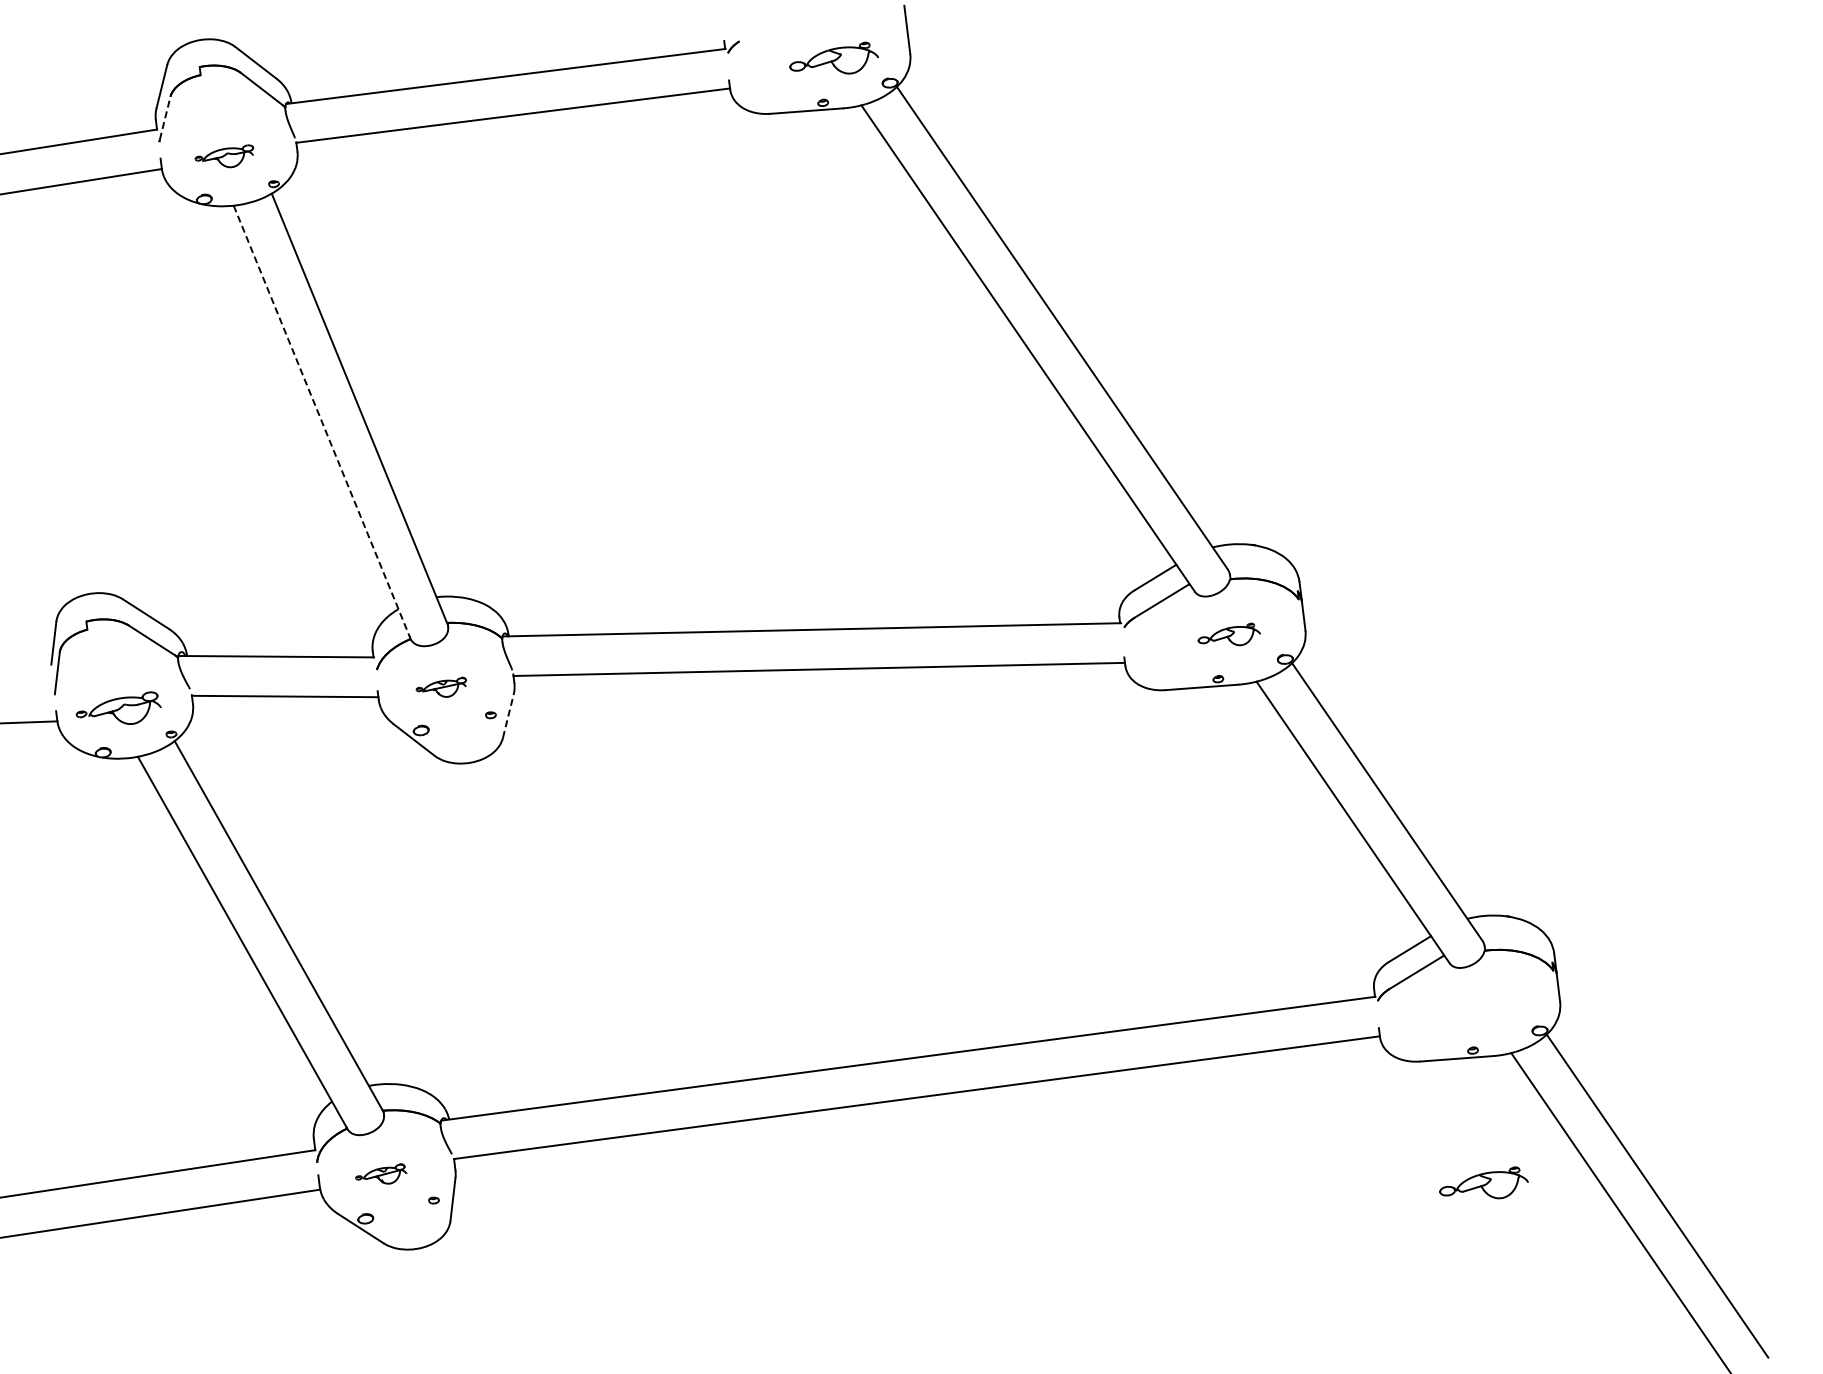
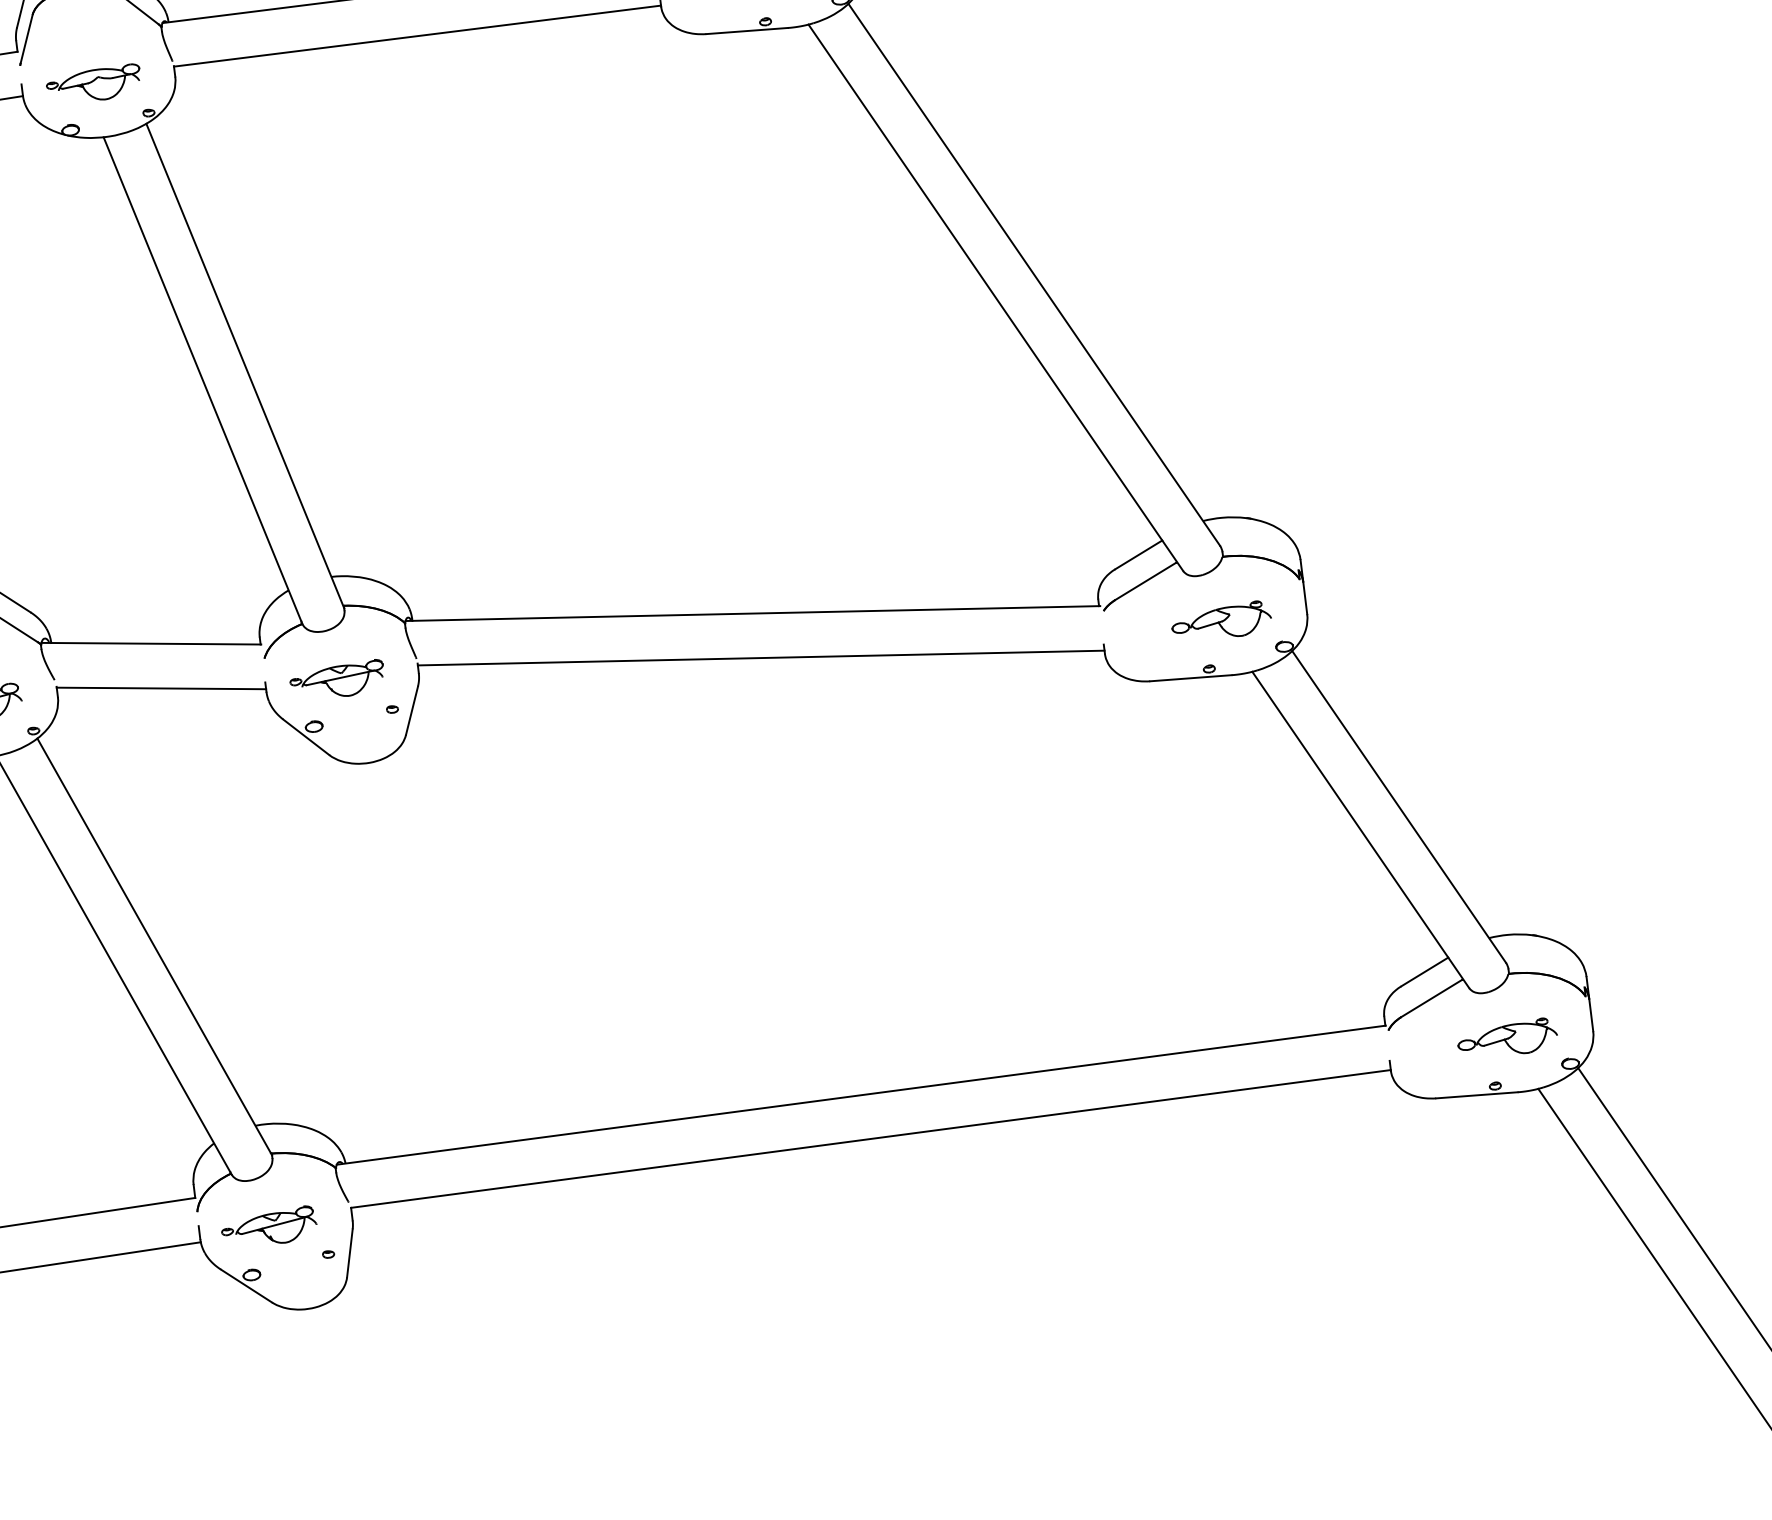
line: (165, 117) -> (27, 38), dashed -> solid
part: (224, 155) -> (93, 80), size x1.43
line: (322, 422) -> (203, 380), dashed -> solid
part: (1229, 634) -> (1221, 618), size x1.43
part: (441, 687) -> (336, 678), size x1.67
line: (508, 715) -> (412, 709), dashed -> solid
part: (381, 1173) -> (269, 1224), size x1.67
part: (1483, 1182) -> (1507, 1035), moved

